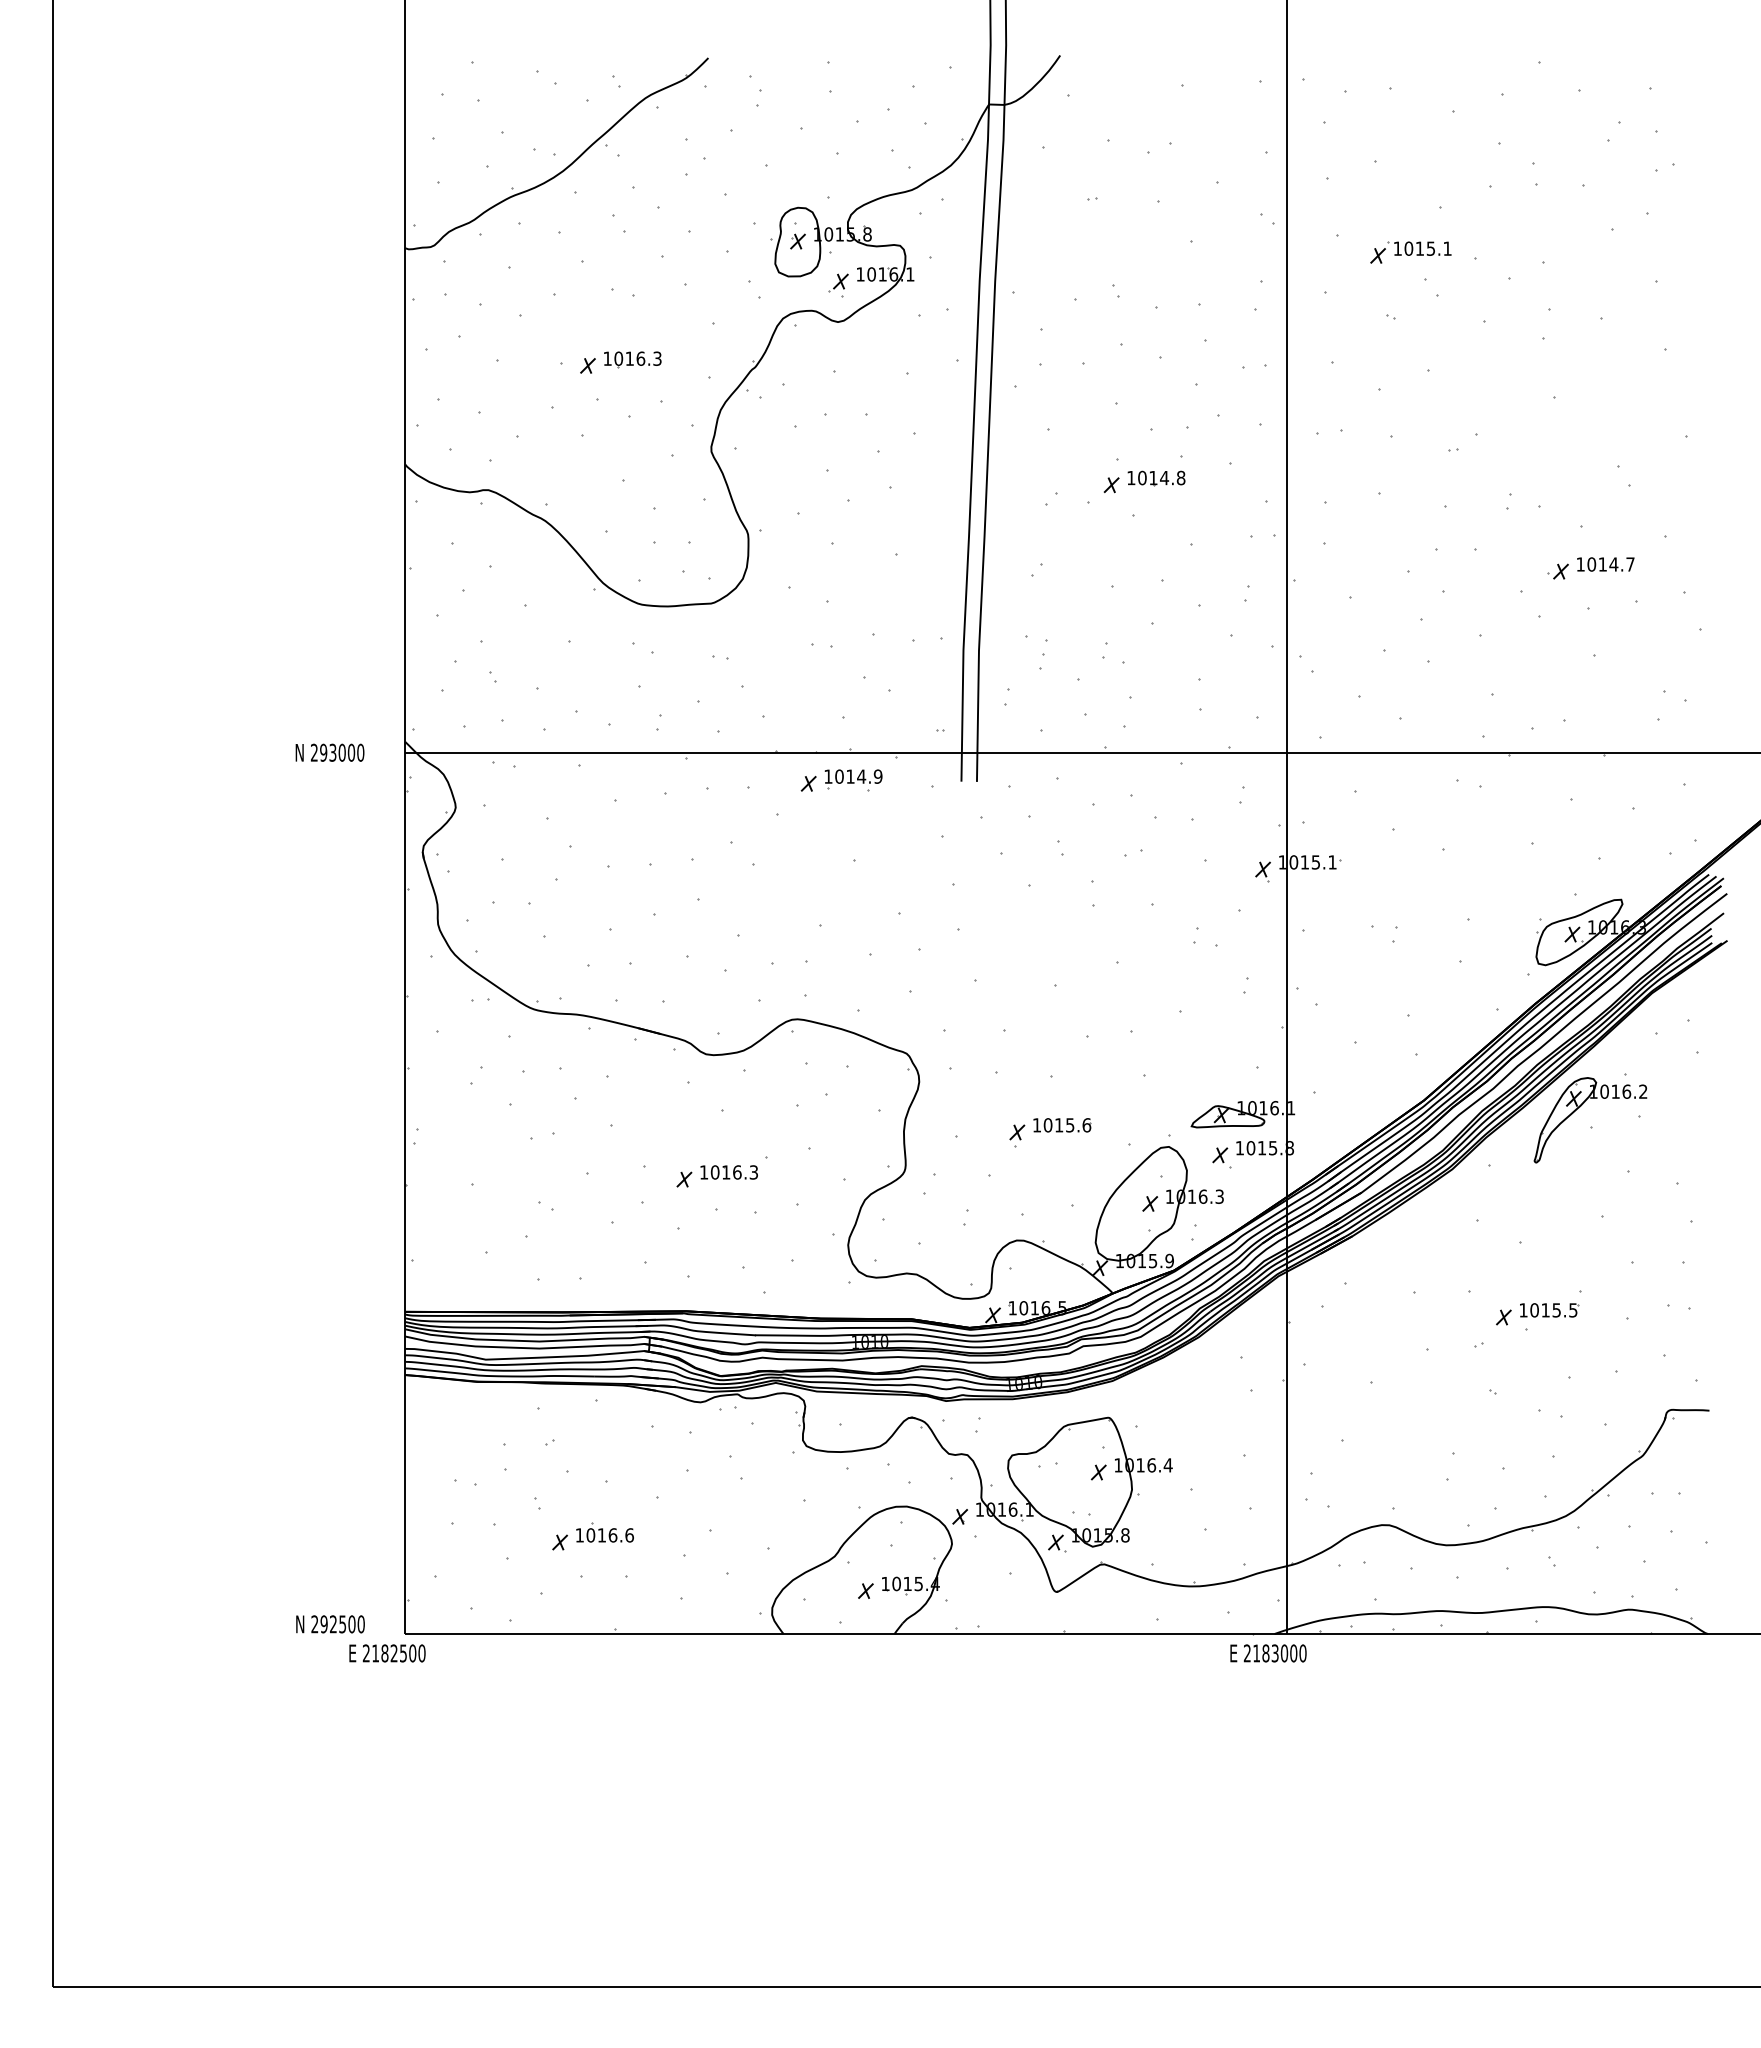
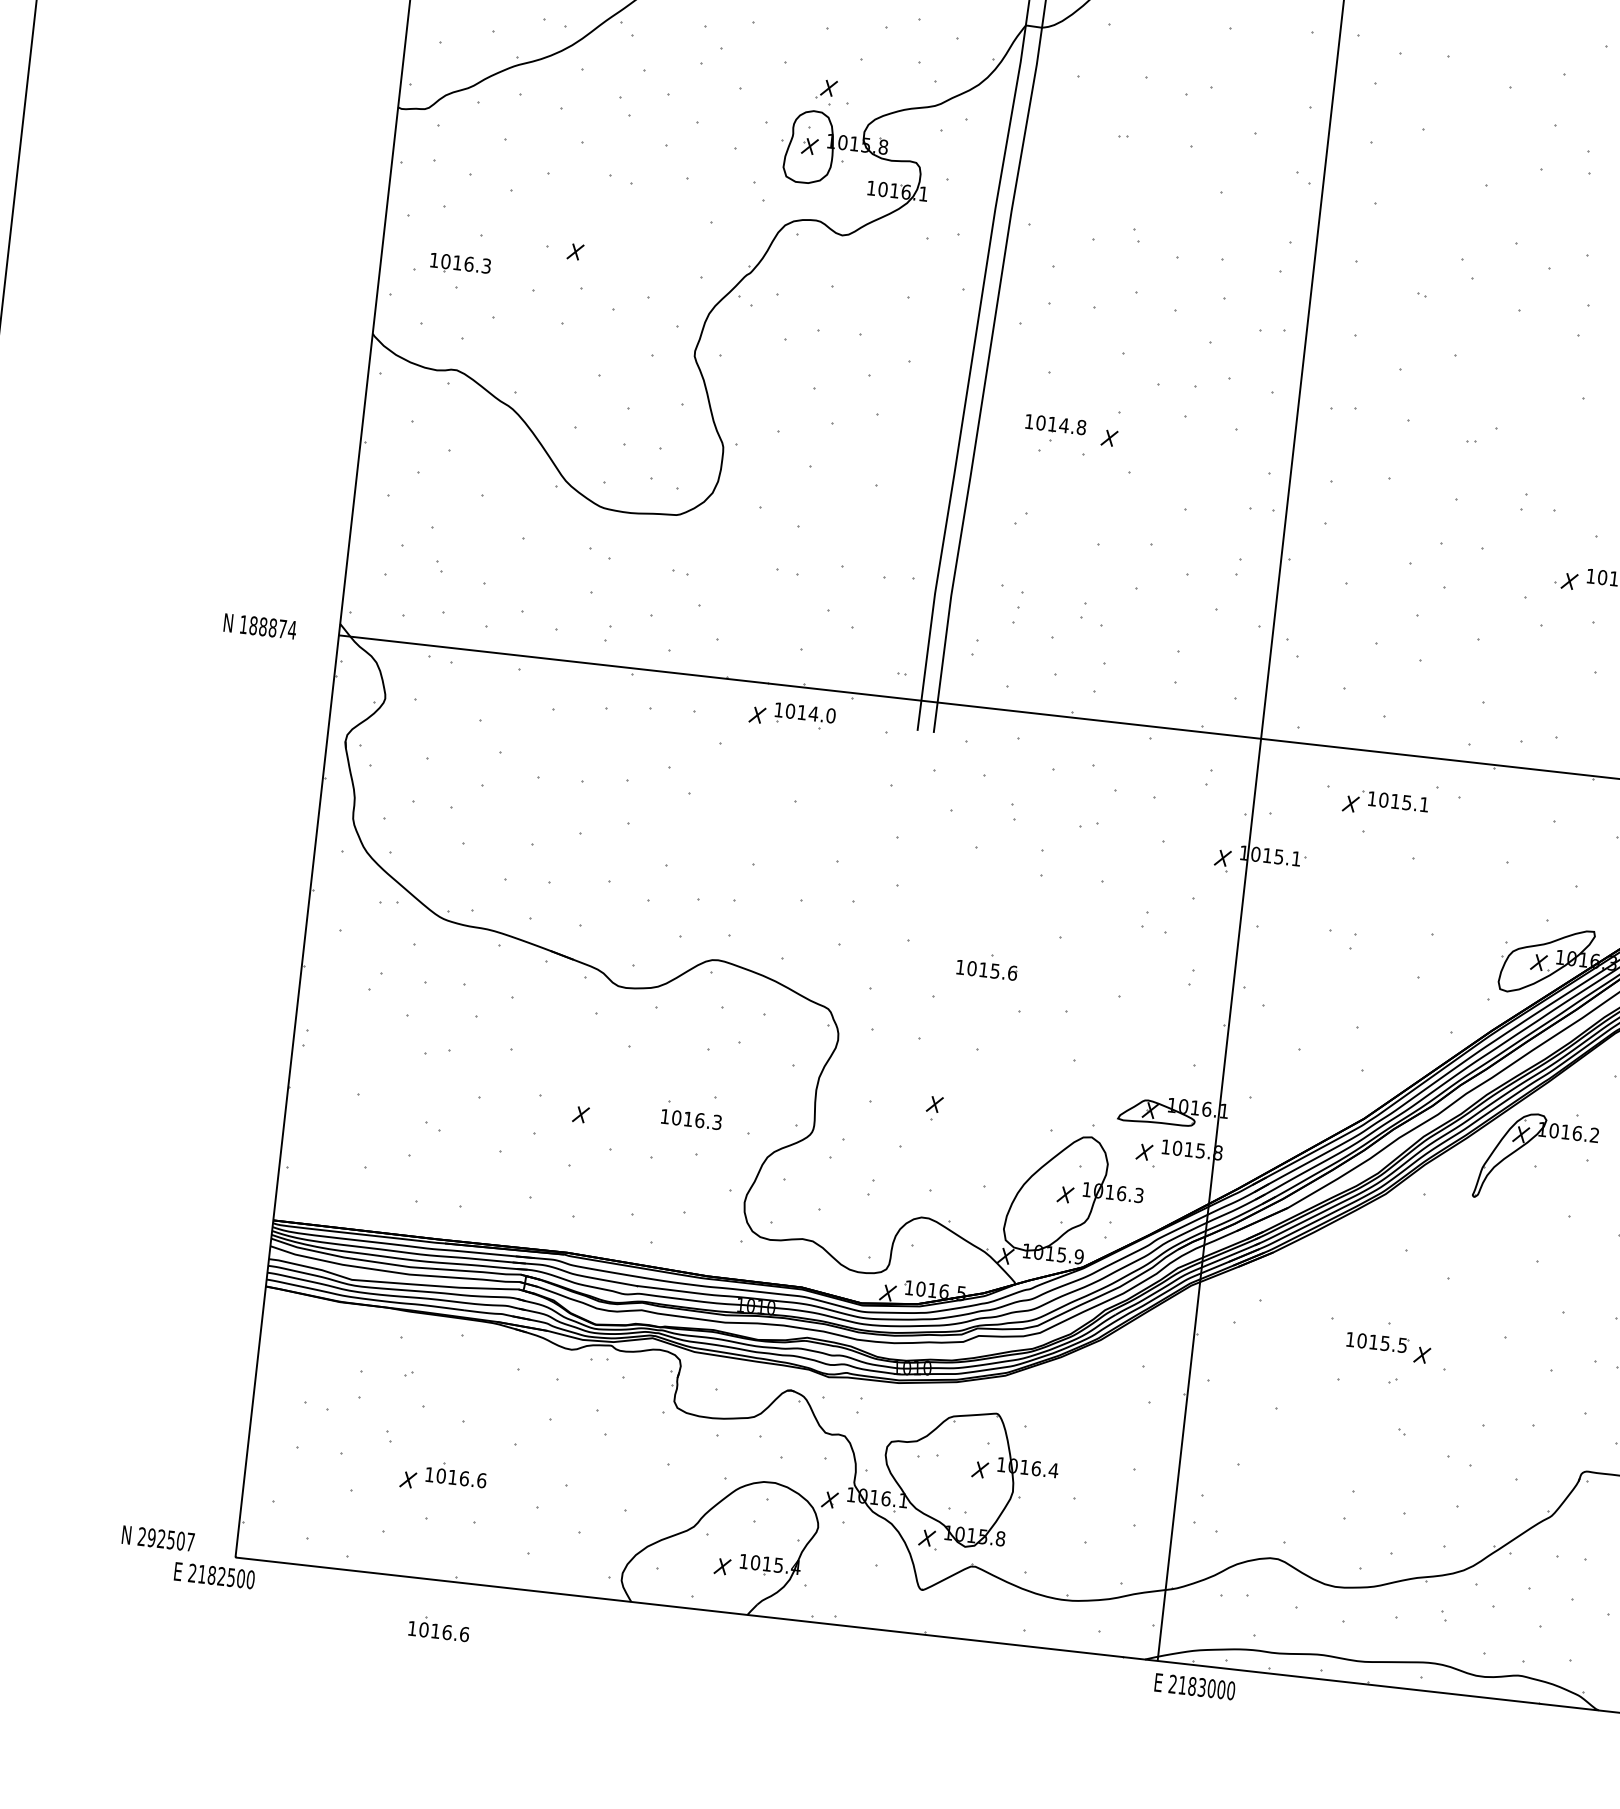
part: (1410, 252) -> (1385, 804), moved
part: (838, 285) -> (826, 92), moved
part: (632, 359) -> (460, 264), moved
part: (1156, 478) -> (1055, 425), moved
text: (337, 752) -> (268, 627), 293000 -> 188874
text: (877, 776) -> (830, 715), 1014.9 -> 1014.0
part: (1062, 1125) -> (987, 970), moved
part: (728, 1172) -> (690, 1119), moved
part: (1549, 1310) -> (1377, 1342), moved
text: (360, 1624) -> (189, 1542), 292500 -> 292507
text: (1268, 1653) -> (1195, 1686), moved
part: (604, 1679) -> (438, 1628), added

